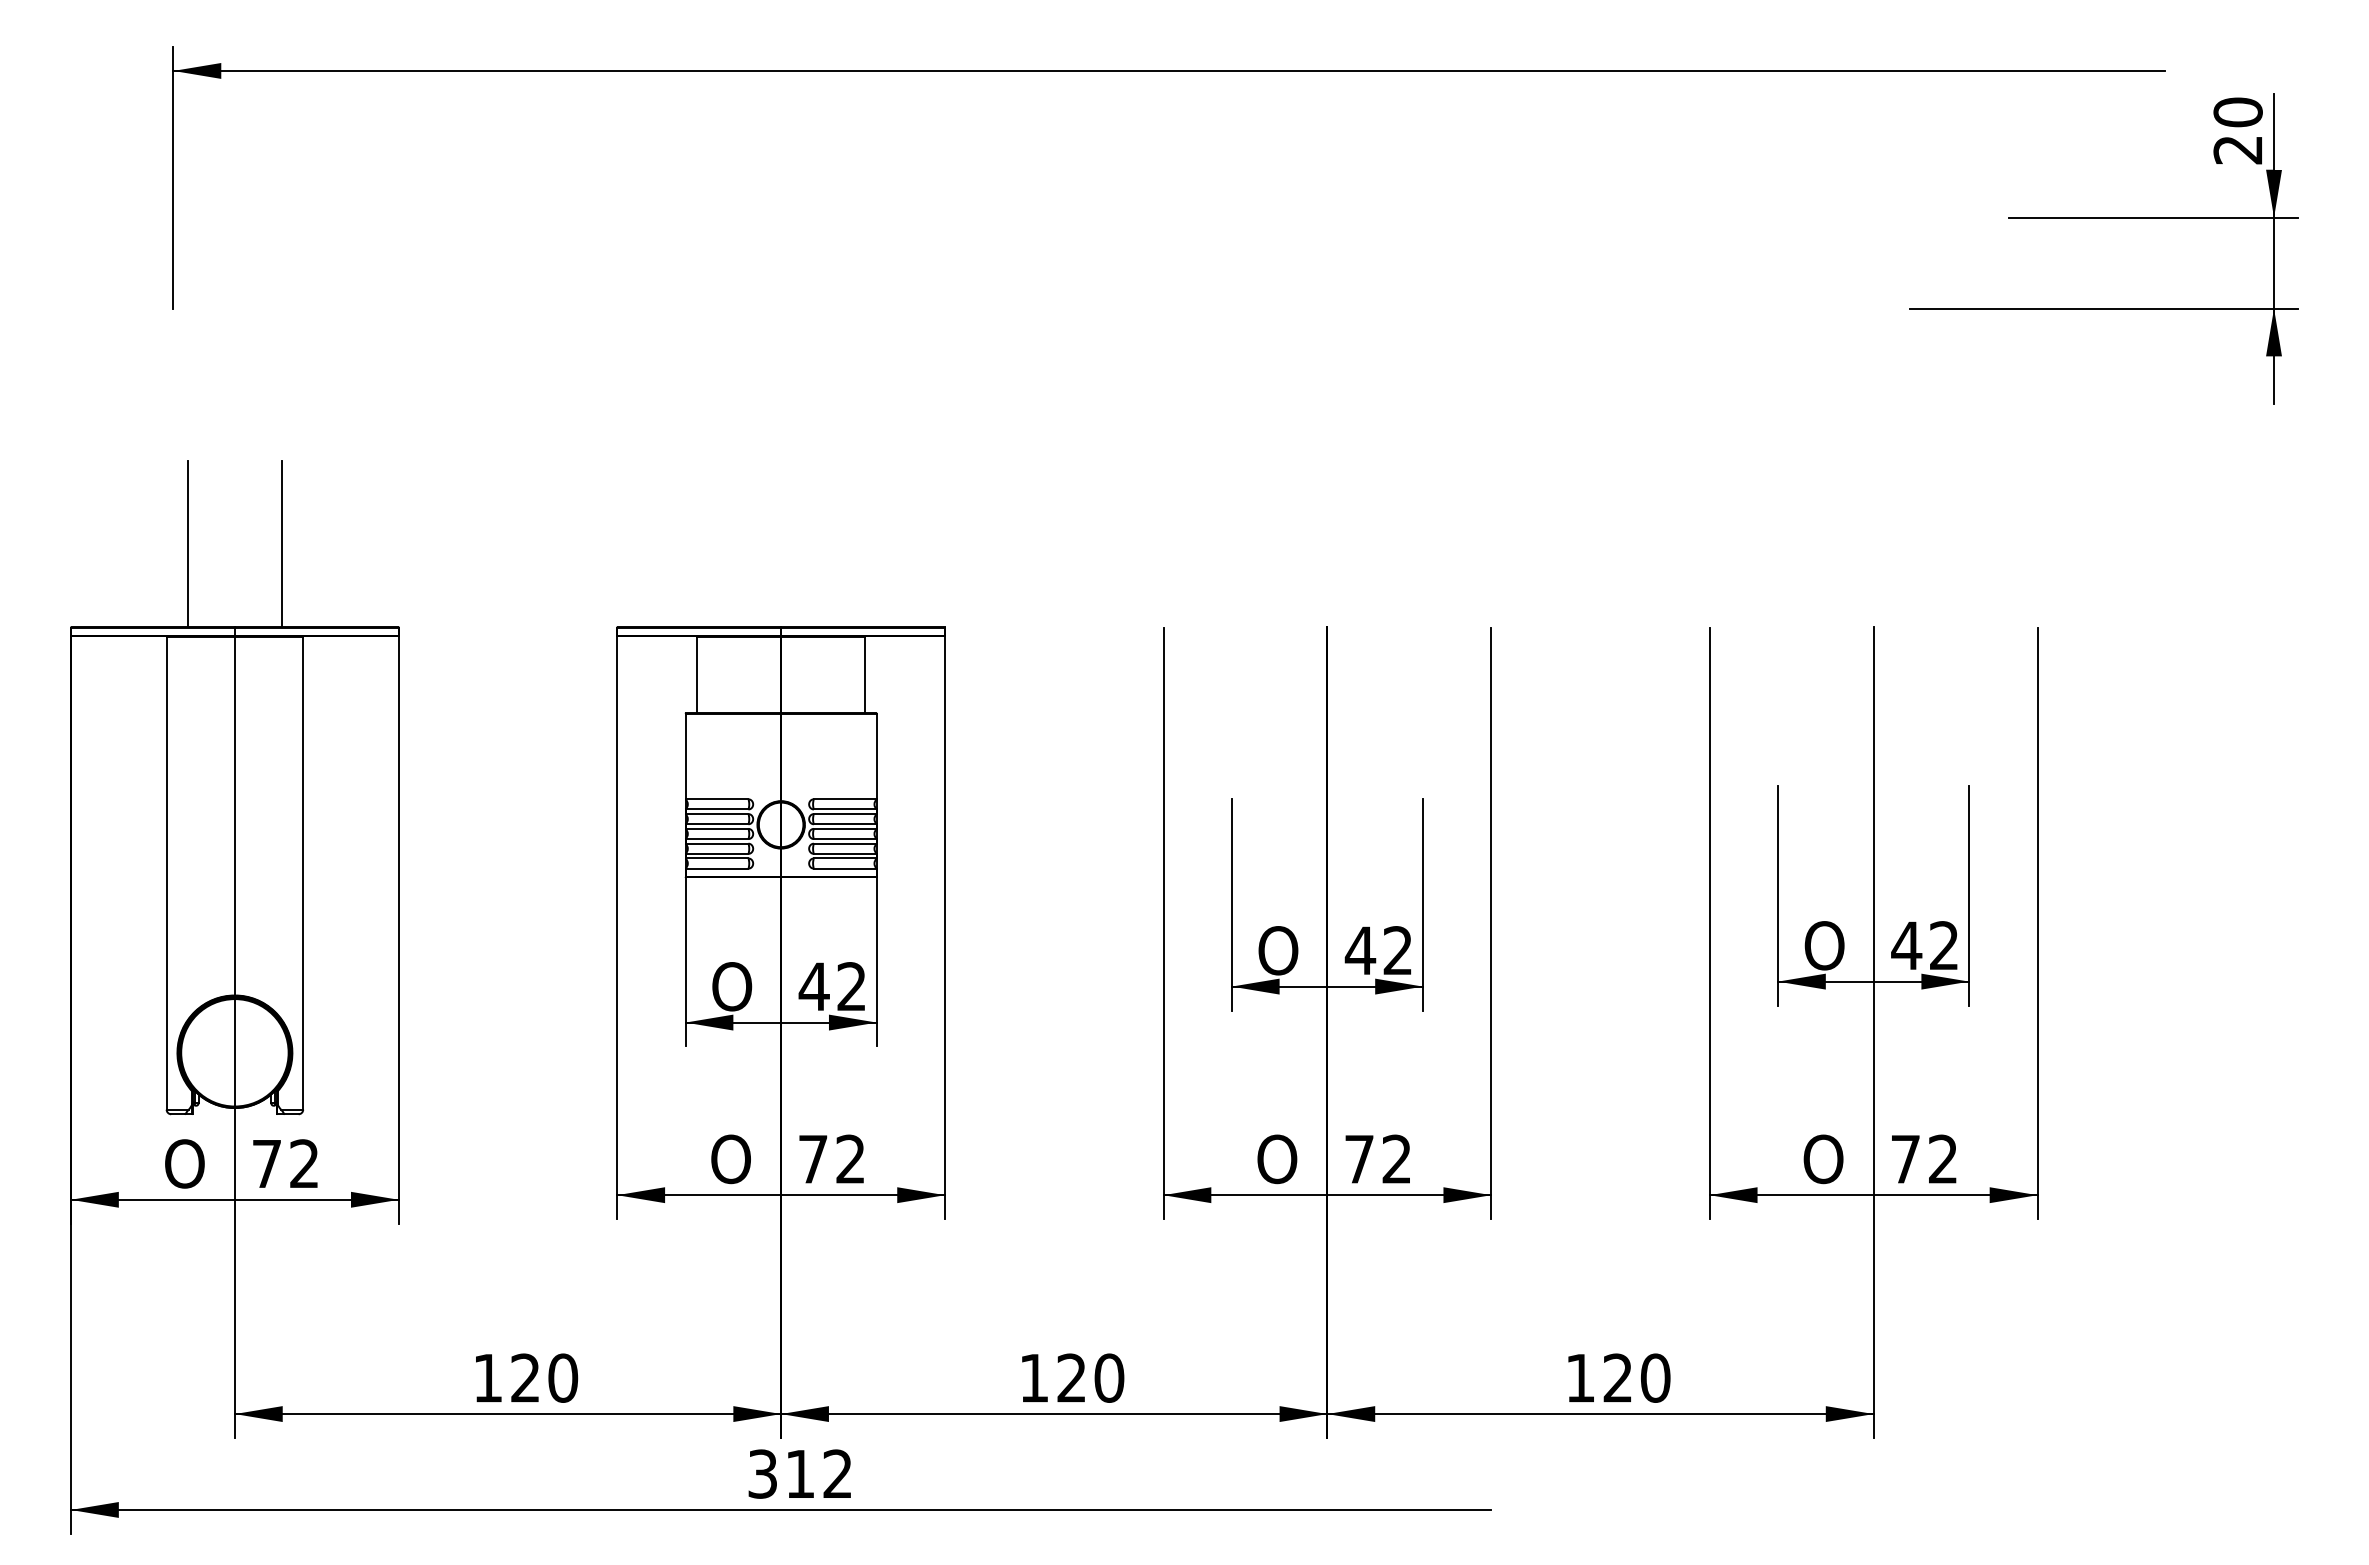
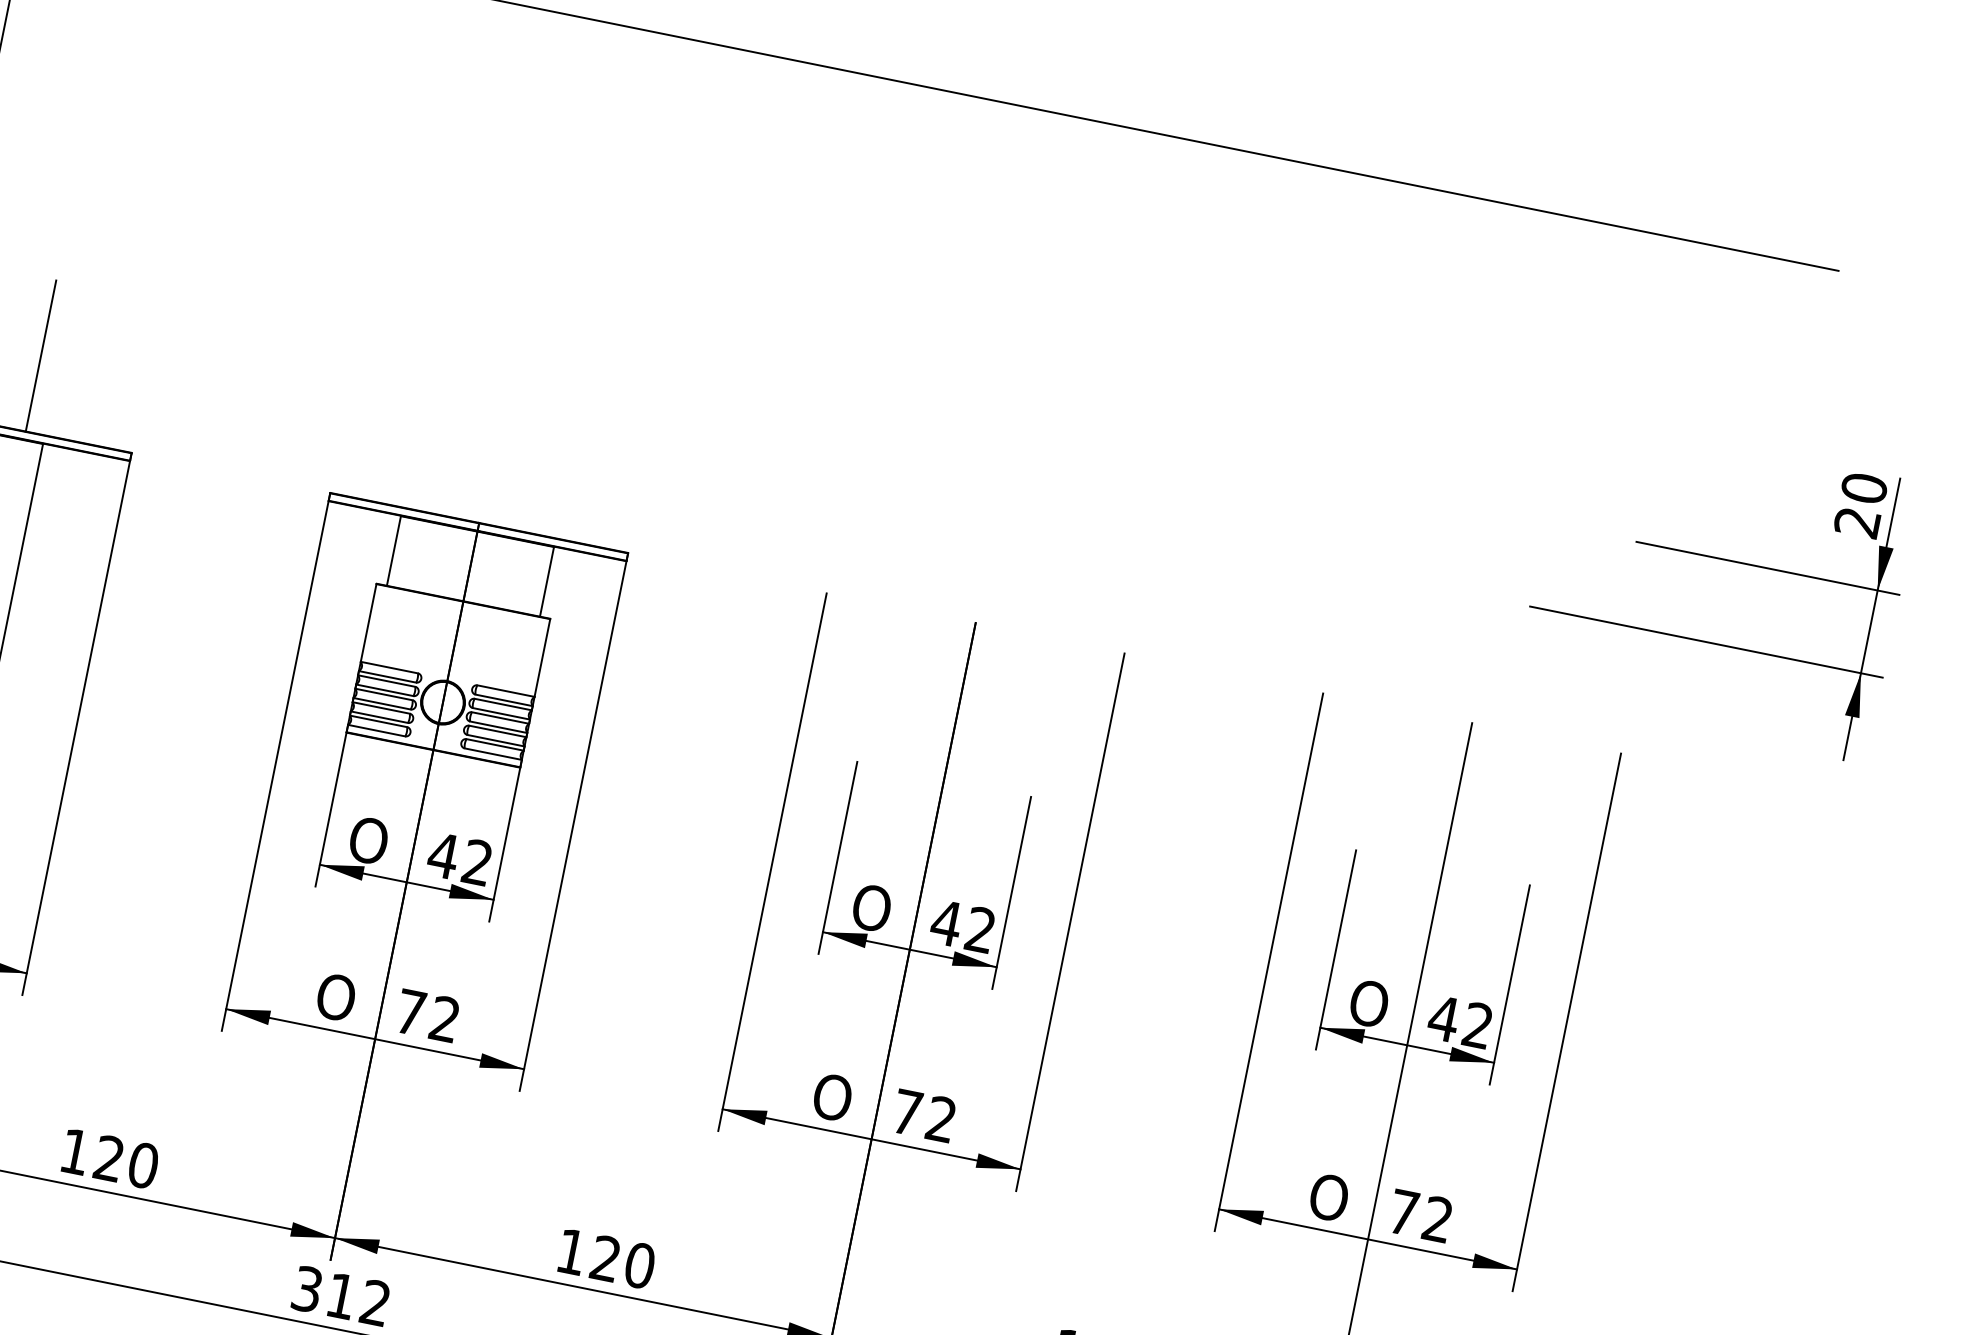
part: (2103, 218) -> (1722, 560), moved

